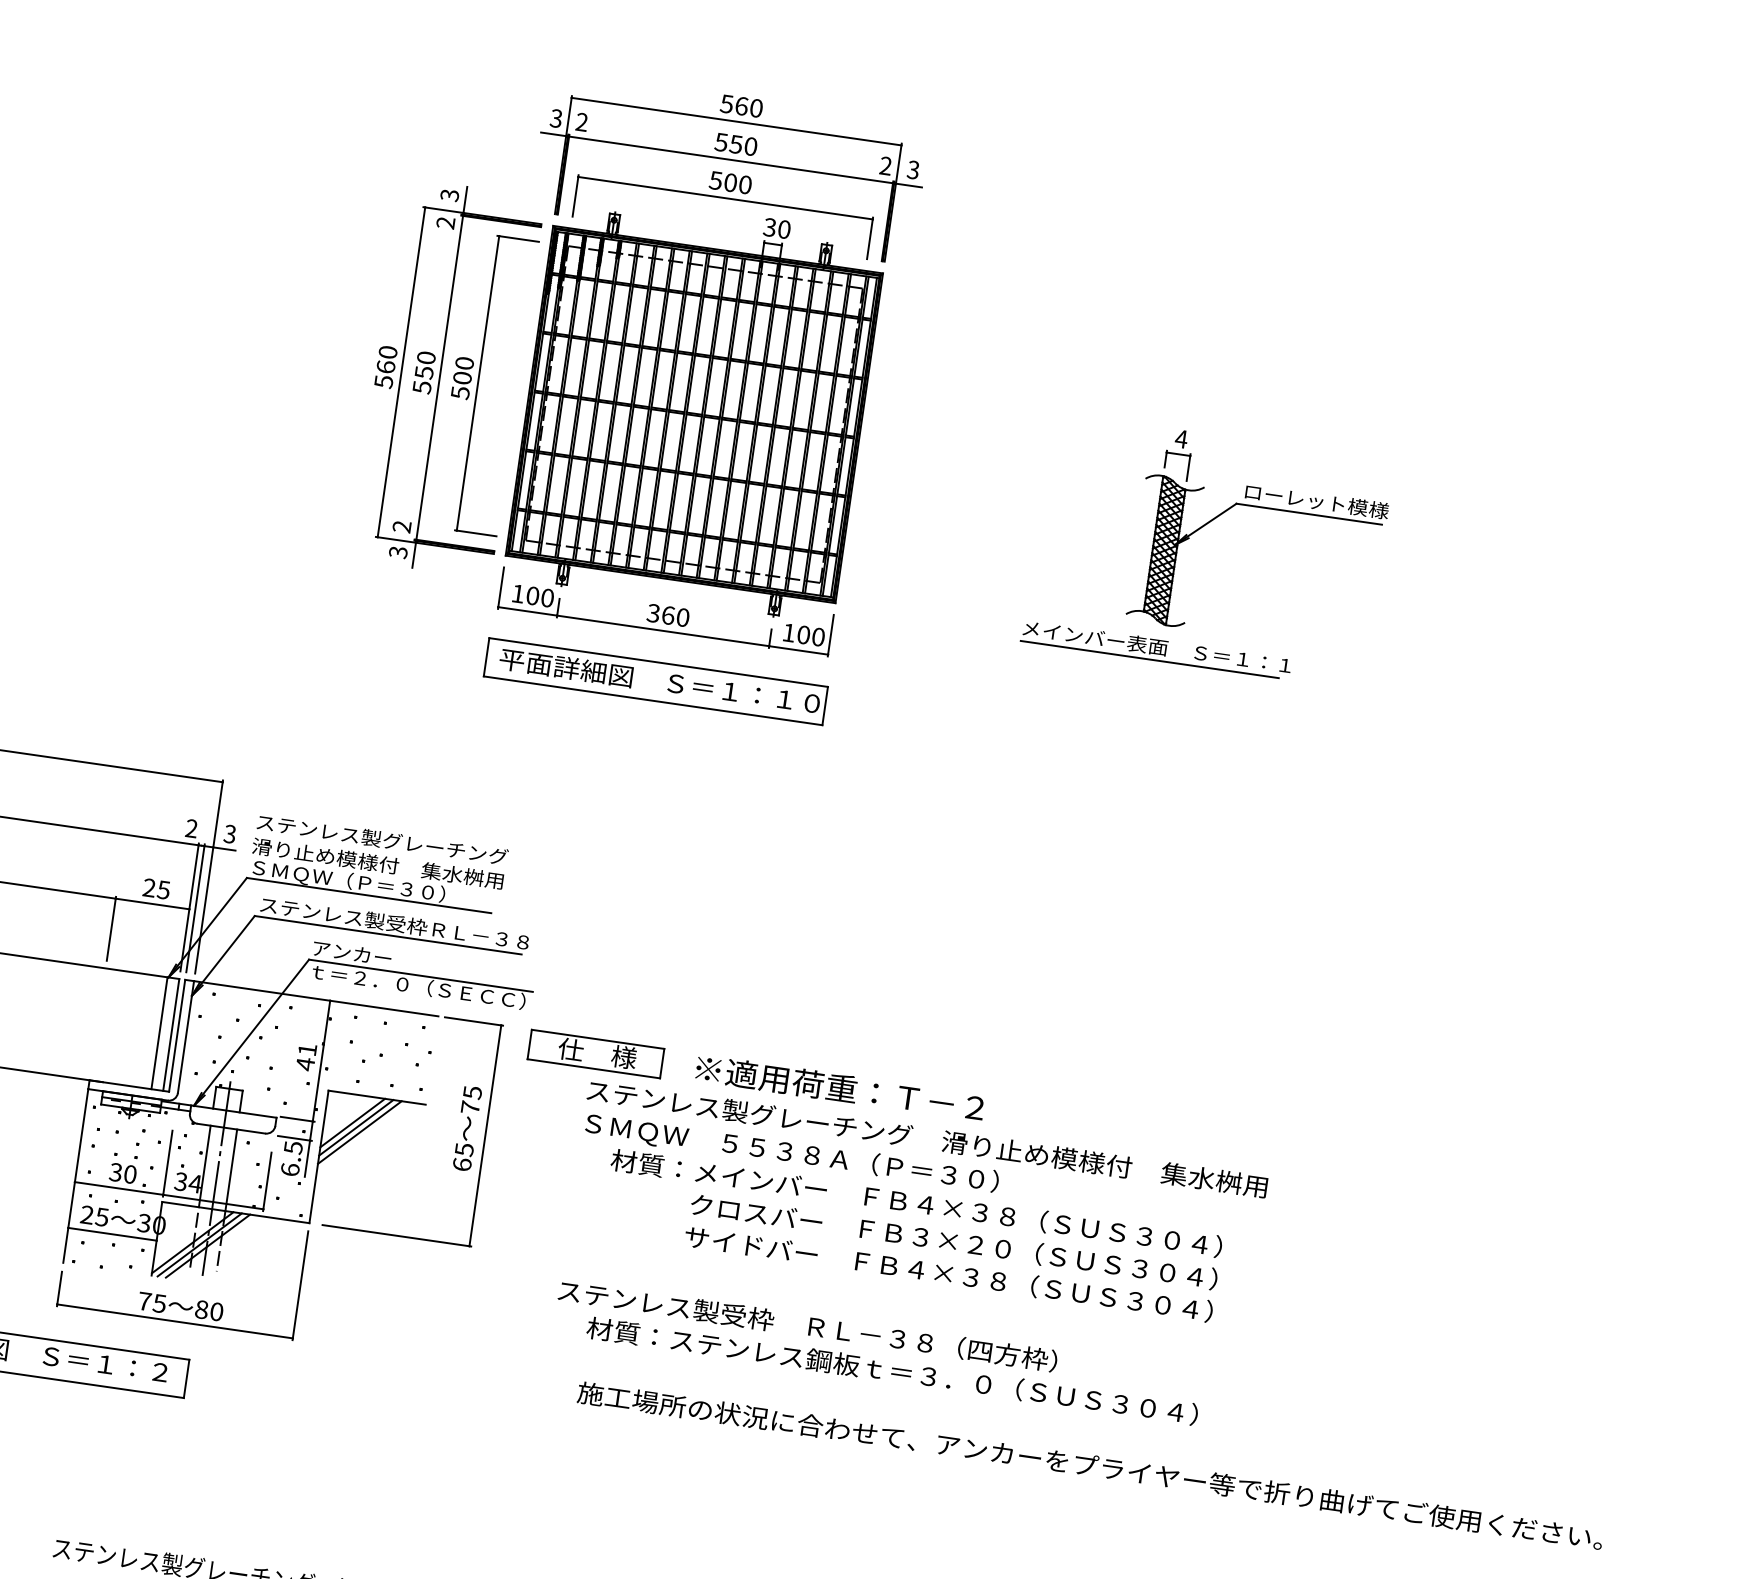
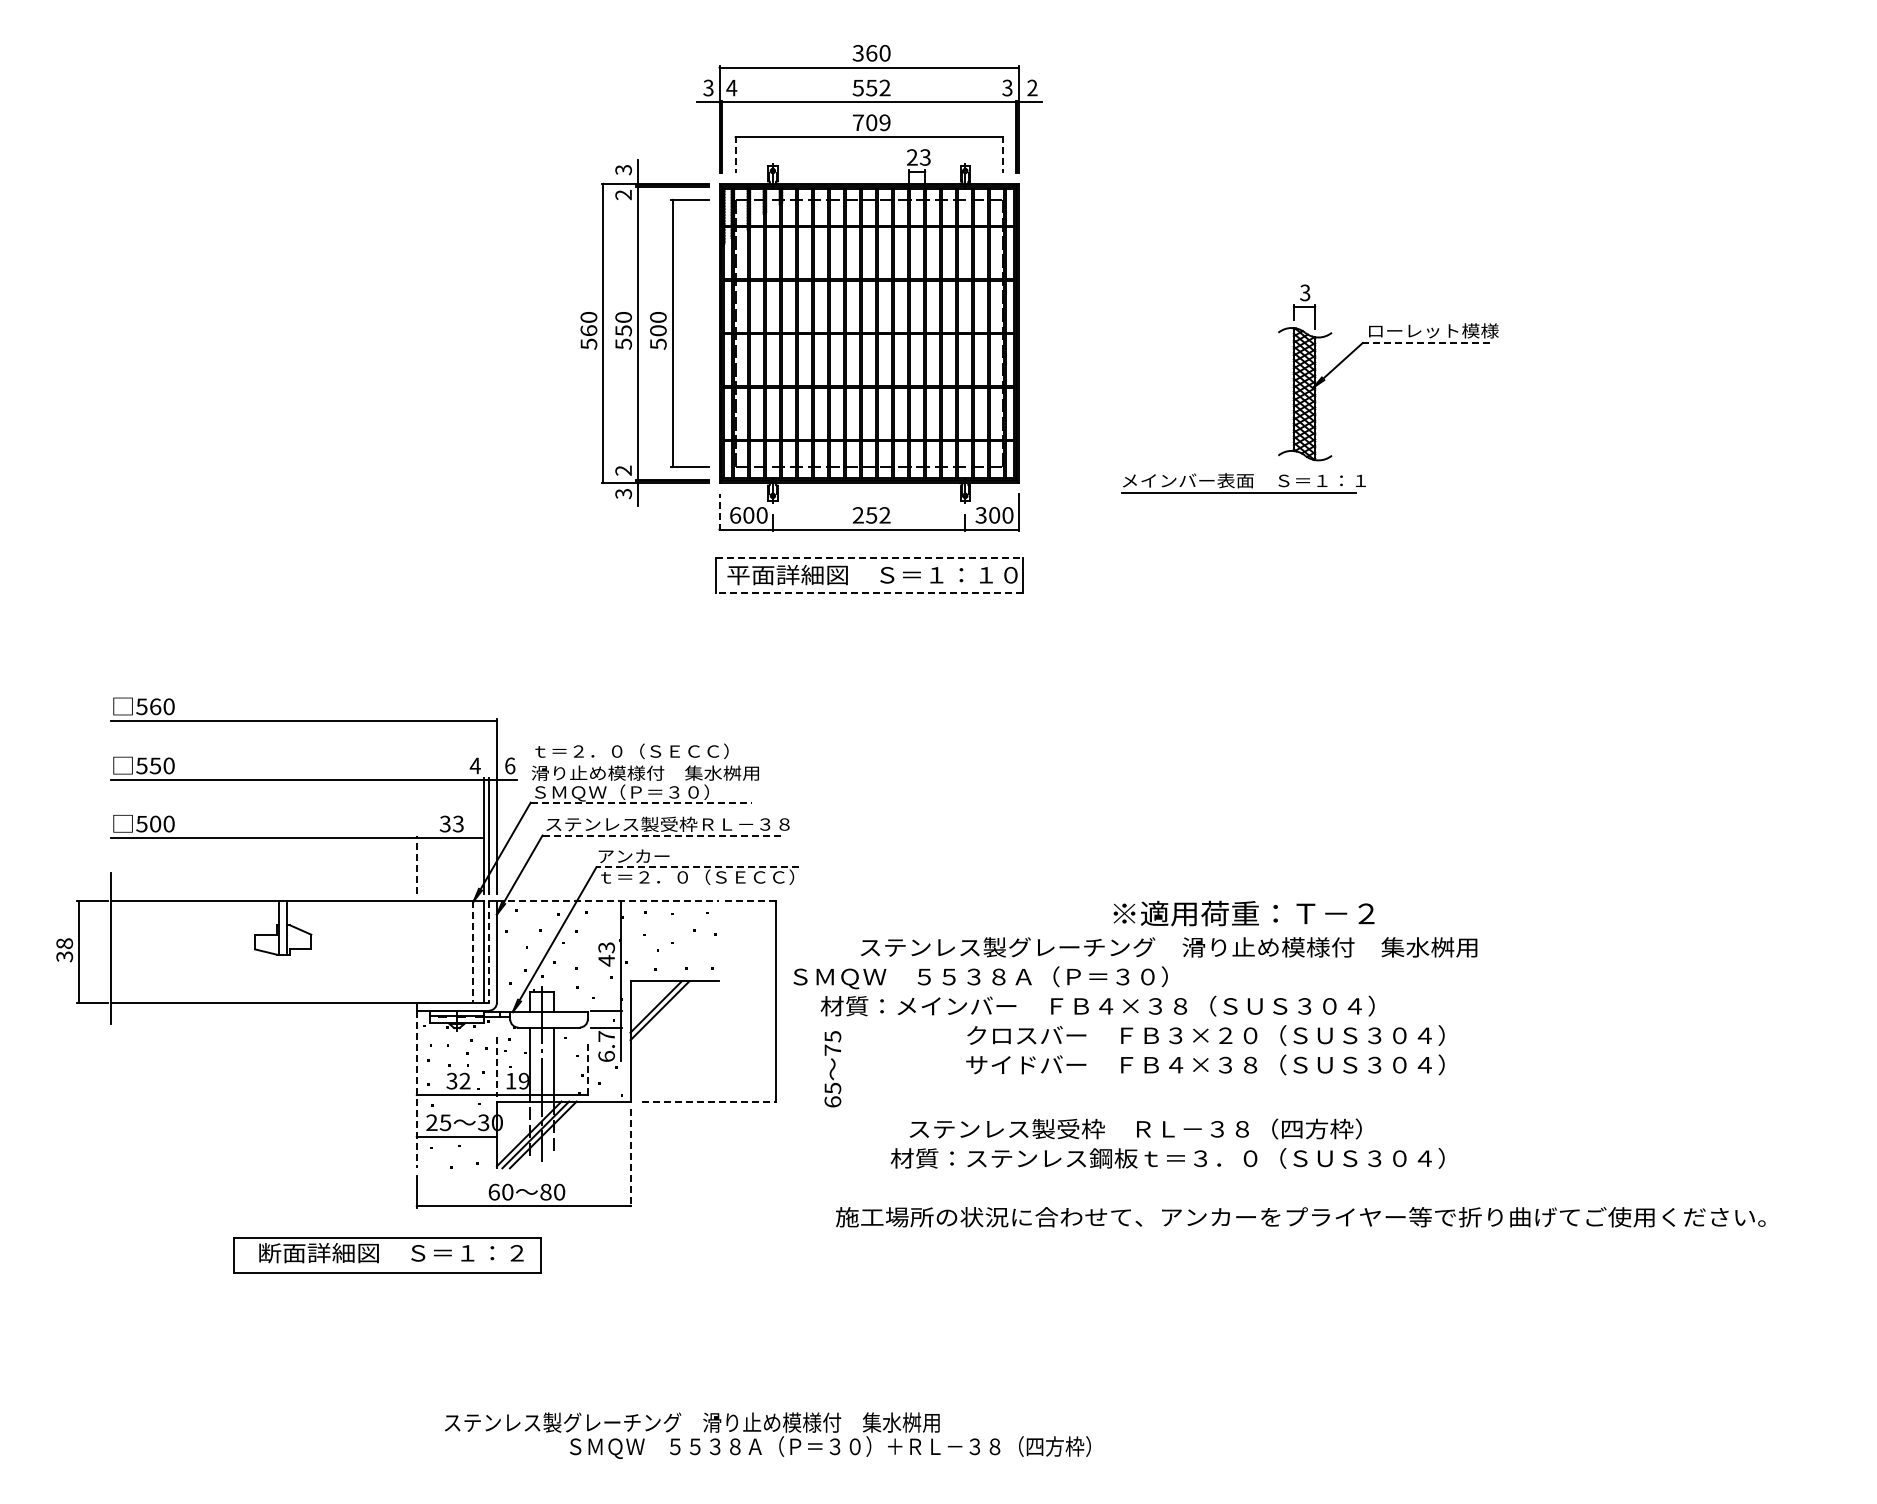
text: (727, 104) -> (858, 53), 560 -> 360
text: (581, 121) -> (731, 87), 2 -> 4
text: (750, 145) -> (884, 87), 550 -> 552
text: (885, 166) -> (1007, 88), 2 -> 3
text: (913, 170) -> (1032, 88), 3 -> 2
text: (730, 182) -> (871, 122), 500 -> 709
line: (575, 196) -> (735, 154), solid -> dashed
text: (776, 228) -> (918, 157), 30 -> 23
line: (869, 238) -> (1002, 154), solid -> dashed
text: (1180, 438) -> (1304, 292), 4 -> 3
line: (1309, 514) -> (1428, 343), solid -> dashed
line: (501, 588) -> (719, 512), solid -> dashed
text: (518, 593) -> (735, 515), 100 -> 600
text: (668, 615) -> (871, 515), 360 -> 252
text: (788, 632) -> (980, 515), 100 -> 300
part: (1155, 649) -> (1243, 483), moved
line: (659, 662) -> (869, 558), solid -> dashed
line: (653, 701) -> (869, 593), solid -> dashed
text: (190, 828) -> (474, 765), 2 -> 4
text: (230, 833) -> (510, 765), 3 -> 6
text: (382, 839) -> (646, 751), ステンレス製グレーチング -> ｔ＝２．０（ＳＥＣＣ）
text: (156, 888) -> (451, 823), 25 -> 33
line: (369, 895) -> (641, 802), solid -> dashed
line: (111, 929) -> (416, 865), solid -> dashed
line: (389, 935) -> (664, 835), solid -> dashed
line: (420, 975) -> (697, 867), solid -> dashed
line: (315, 999) -> (607, 901), solid -> dashed
line: (474, 1021) -> (751, 901), solid -> dashed
line: (159, 1032) -> (472, 951), solid -> dashed
line: (176, 1035) -> (488, 951), solid -> dashed
text: (307, 1049) -> (606, 947), 41 -> 43
part: (595, 1054) -> (863, 914), removed
text: (839, 1088) -> (1243, 913), moved
text: (467, 1128) -> (832, 1069), moved
line: (359, 1132) -> (663, 1014), removed
text: (293, 1147) -> (606, 1036), 6.5 -> 6.7
line: (167, 1163) -> (496, 1066), solid -> dashed
text: (129, 1173) -> (464, 1080), 30 -> 32
line: (75, 1175) -> (416, 1089), solid -> dashed
text: (187, 1181) -> (516, 1080), 34 -> 19
line: (266, 1182) -> (587, 1070), solid -> dashed
text: (903, 1184) -> (1083, 991), moved
line: (397, 1235) -> (710, 1101), solid -> dashed
line: (300, 1285) -> (630, 1158), solid -> dashed
text: (151, 1301) -> (500, 1191), 75 -> 60
text: (807, 1325) -> (1135, 1128), moved
text: (1090, 1466) -> (1300, 1217), moved

